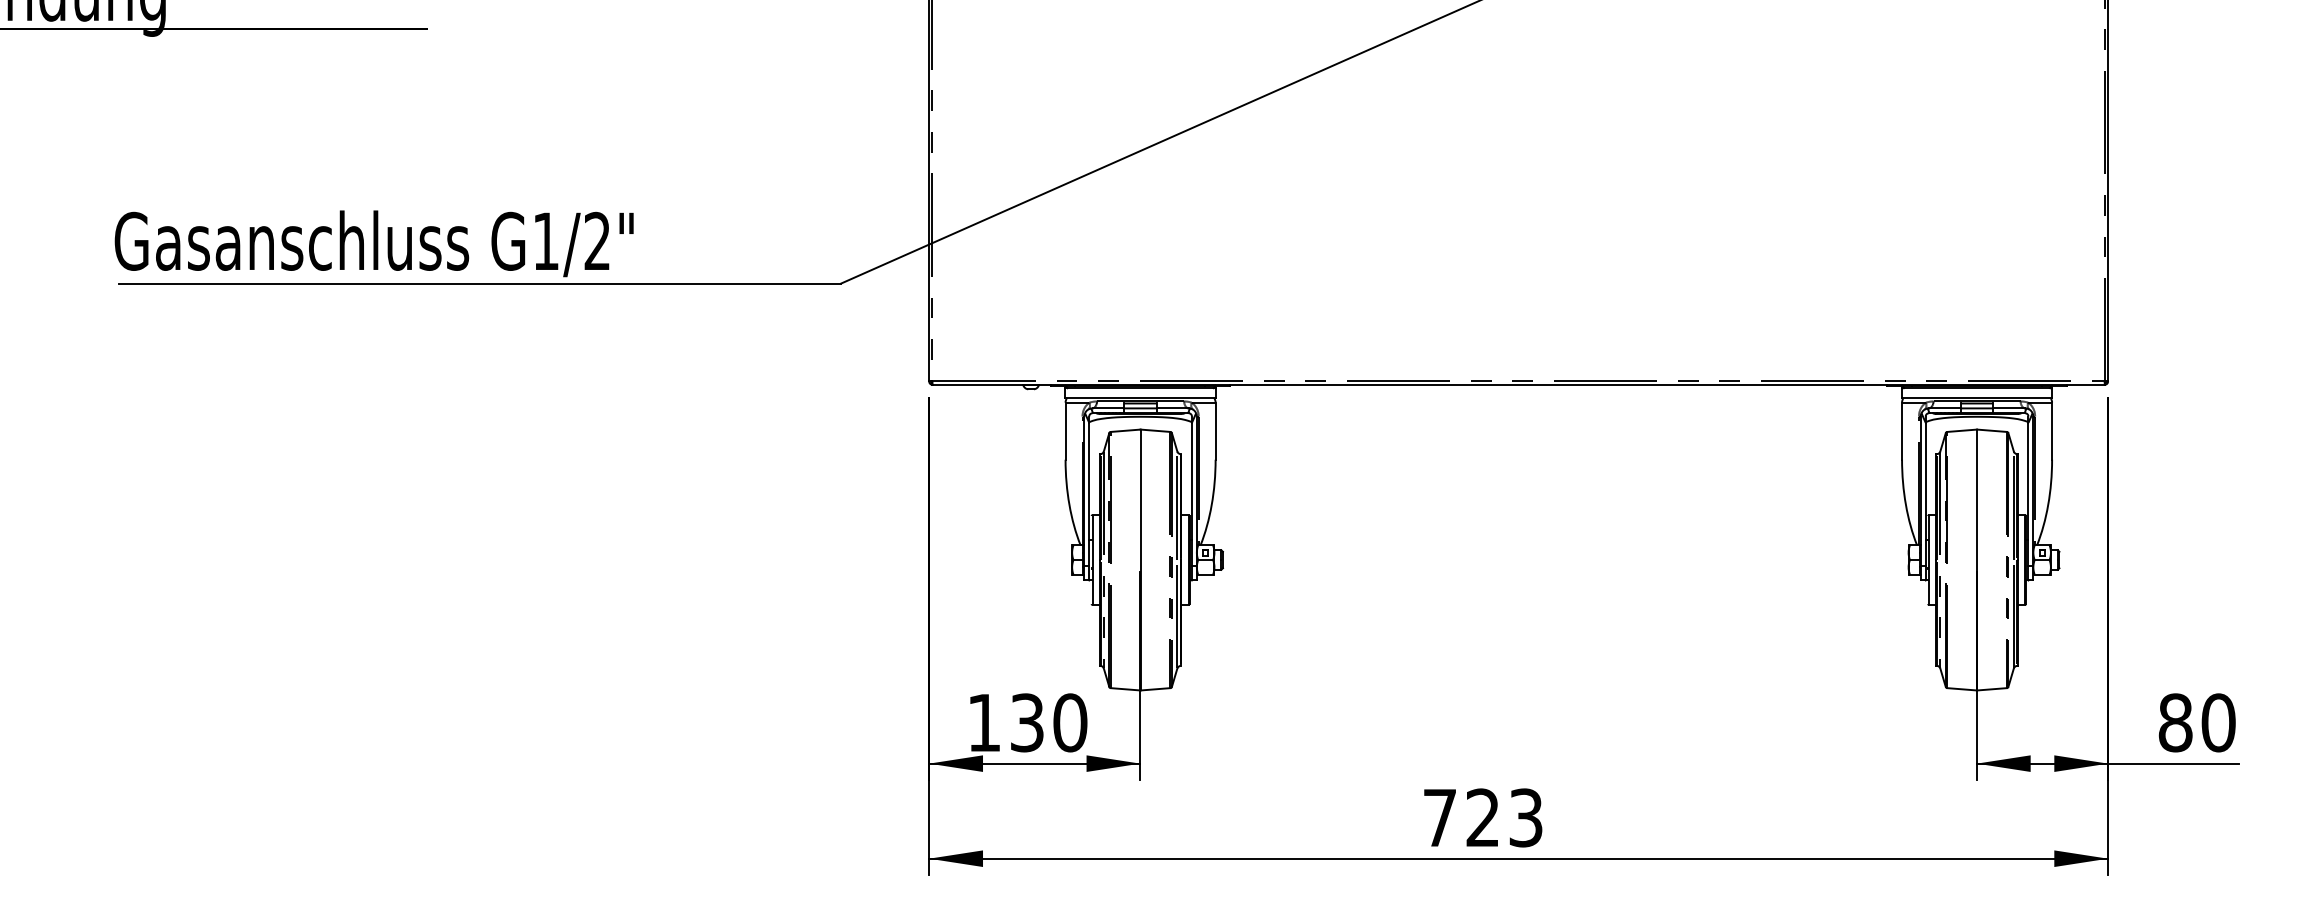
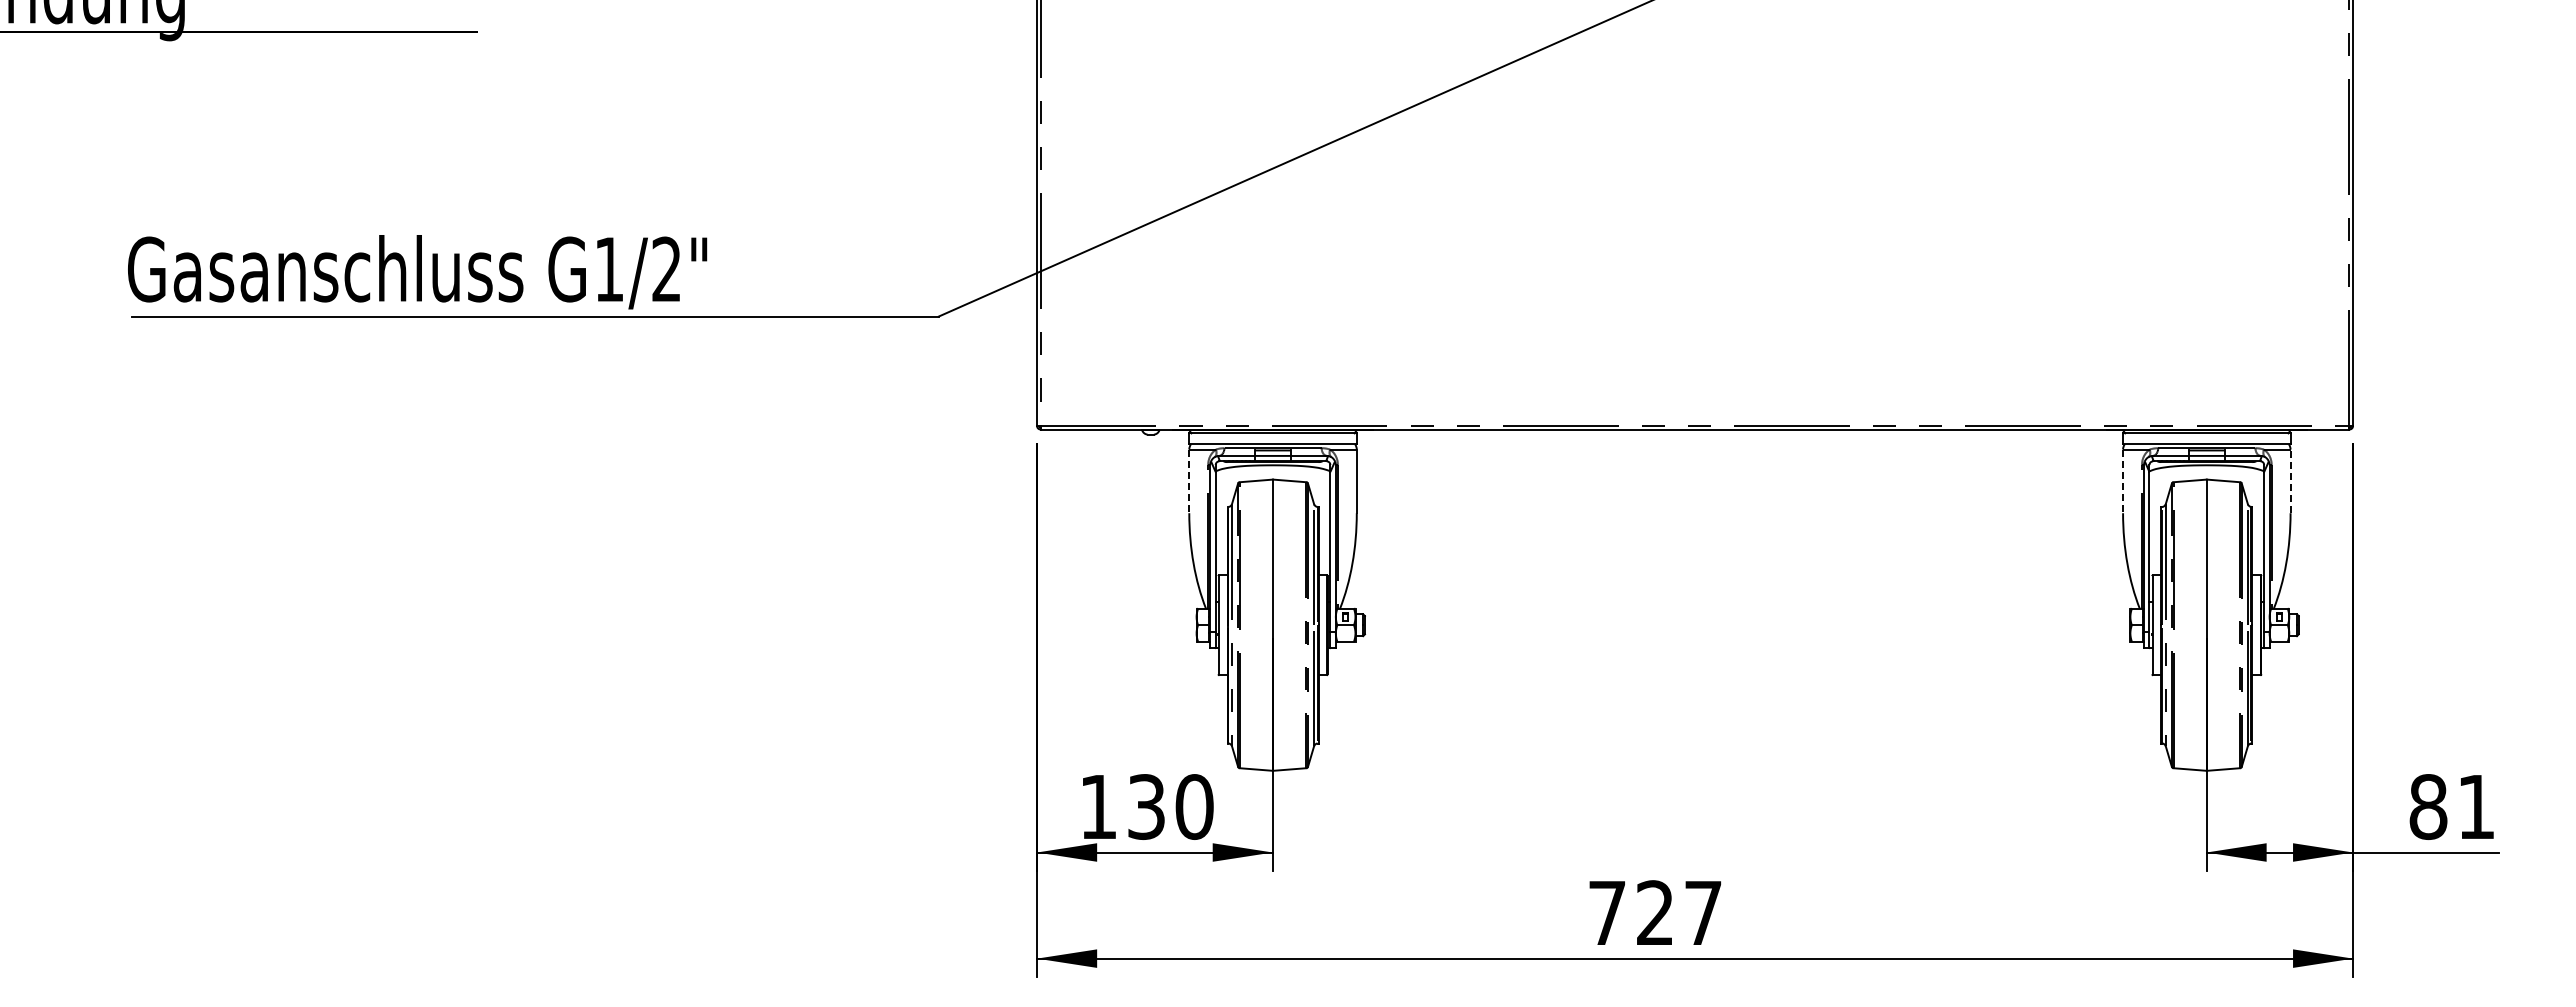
line: (1065, 431) -> (1189, 481), solid -> dashed
line: (1902, 431) -> (2123, 481), solid -> dashed
line: (2052, 431) -> (2290, 481), solid -> dashed
text: (2218, 722) -> (2476, 806), 80 -> 81
text: (1526, 818) -> (1703, 913), 723 -> 727

